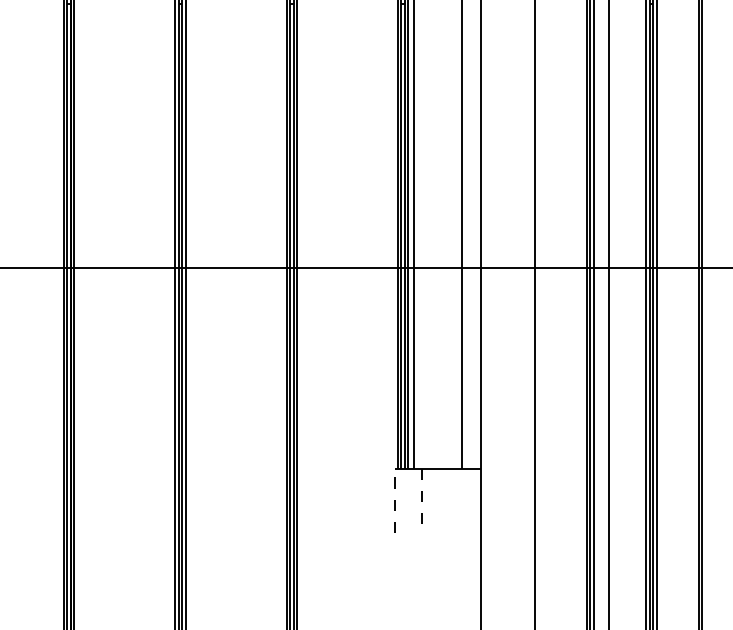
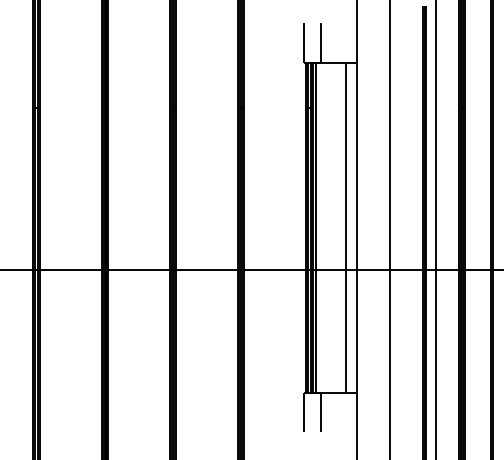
line: (394, 500) -> (304, 412), dashed -> solid
line: (420, 500) -> (320, 412), dashed -> solid

